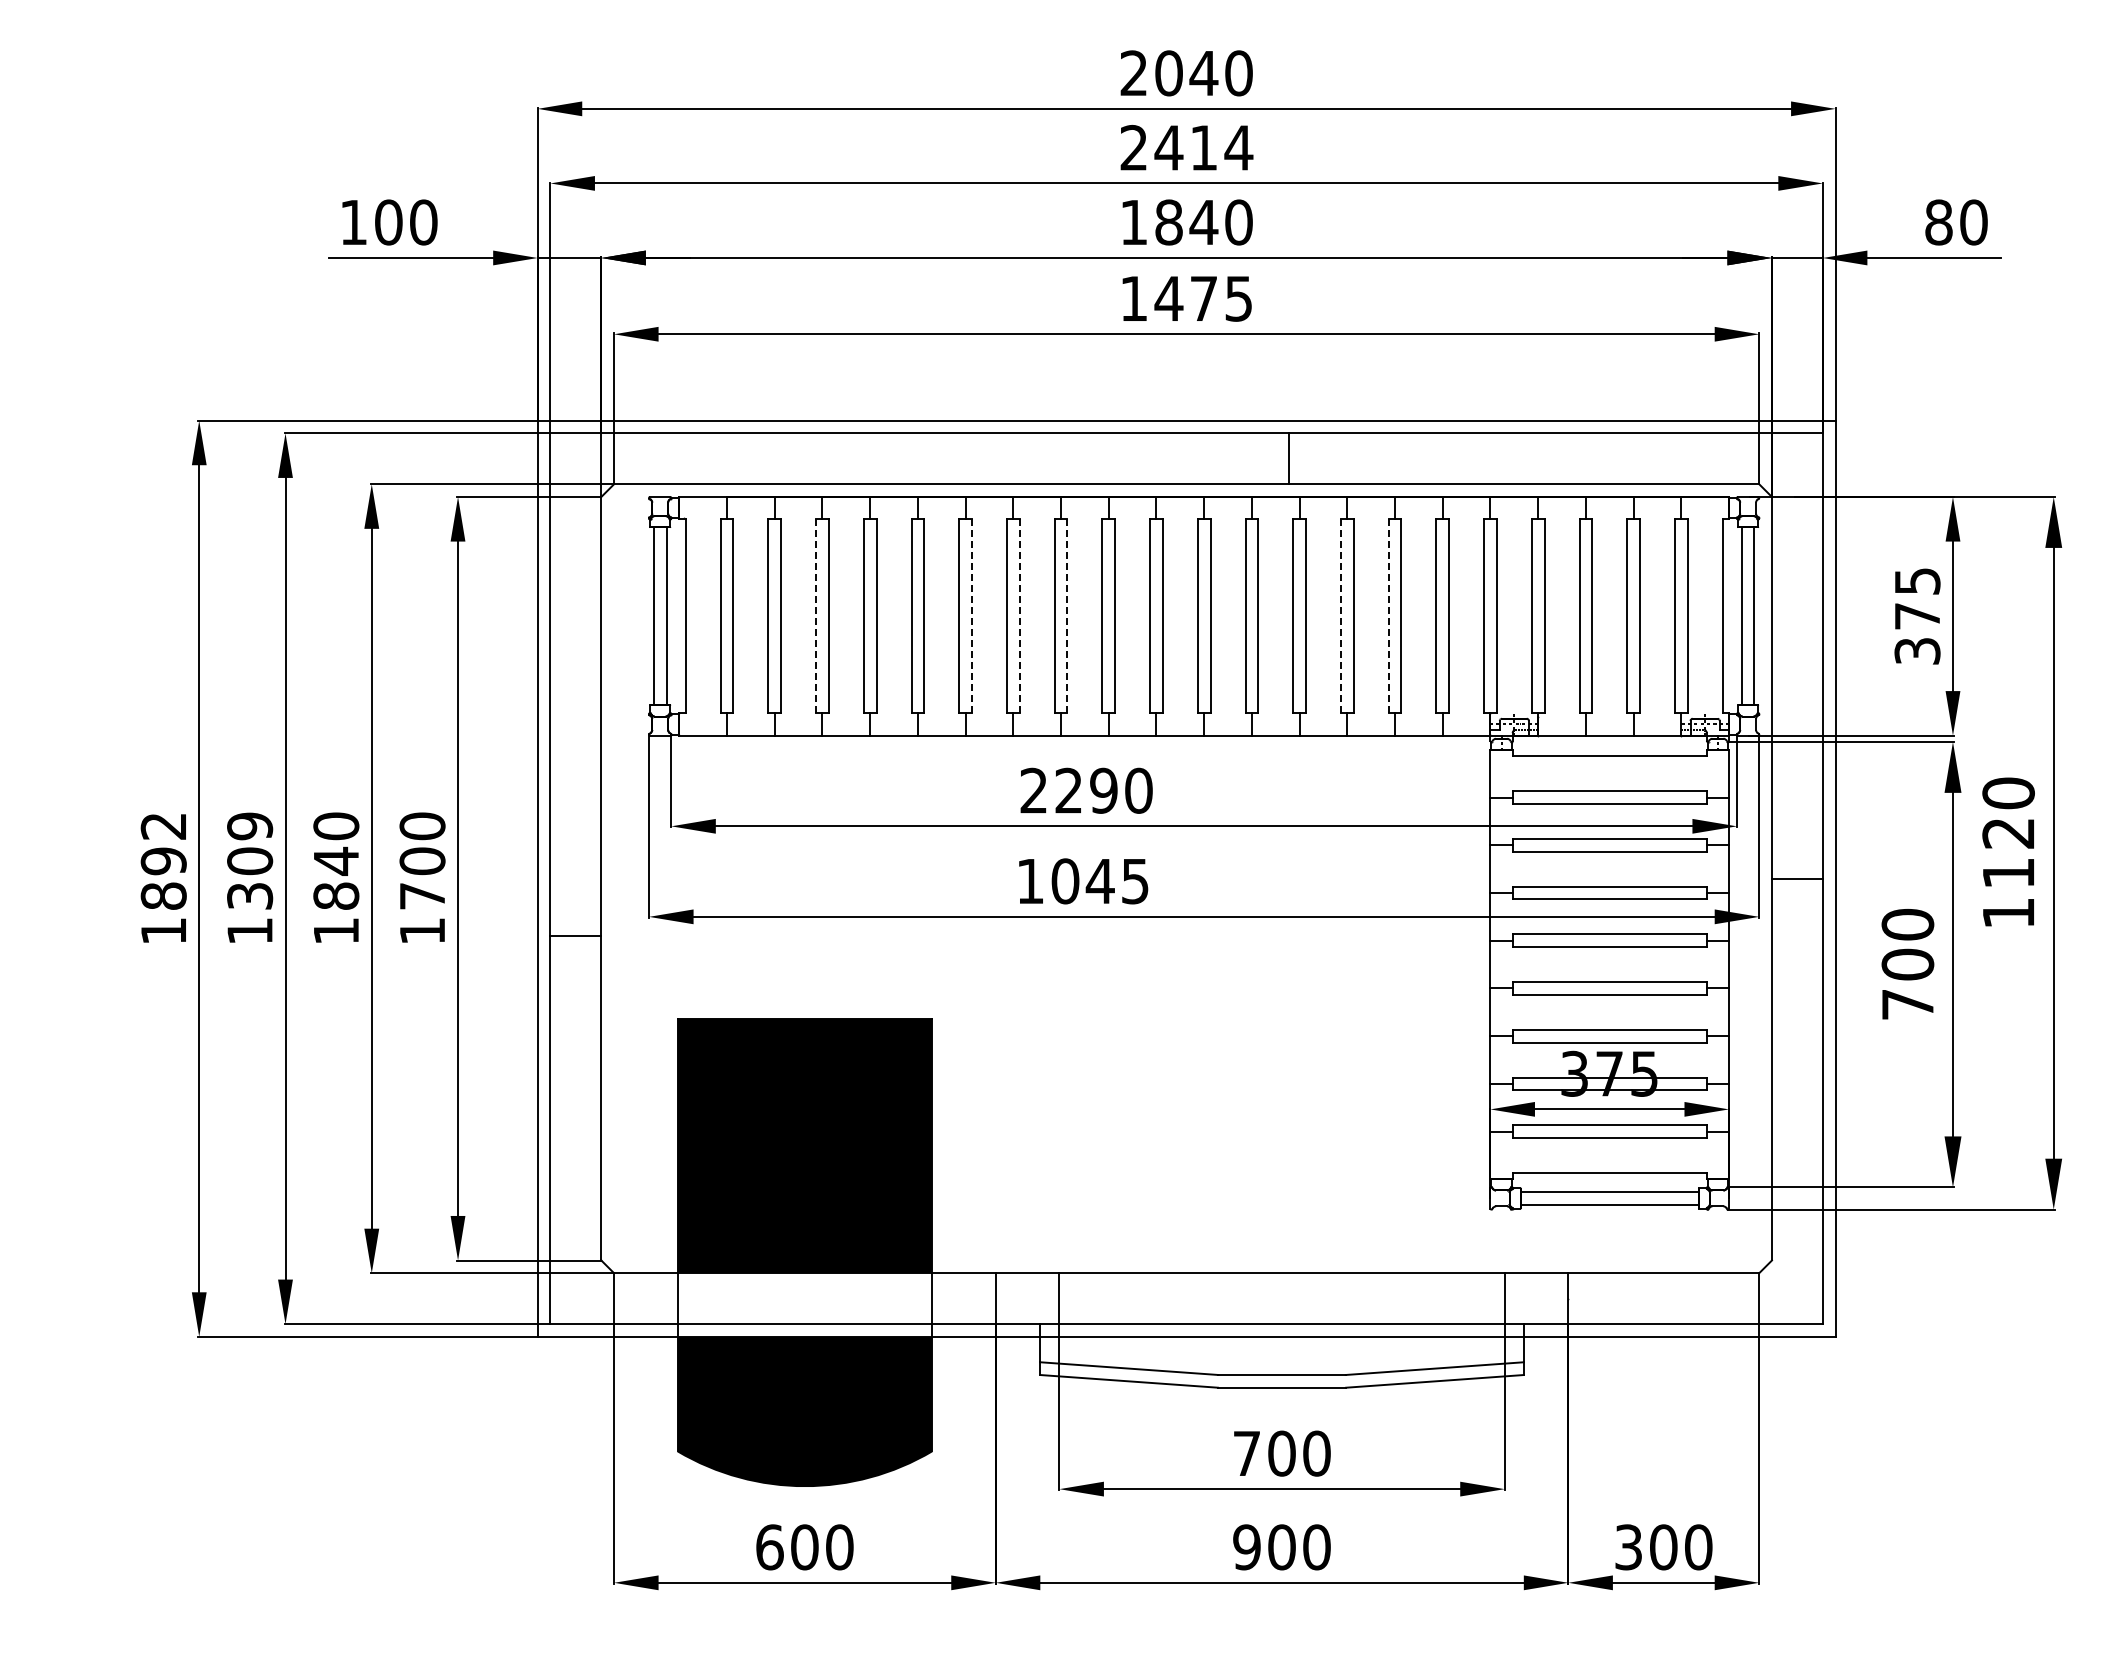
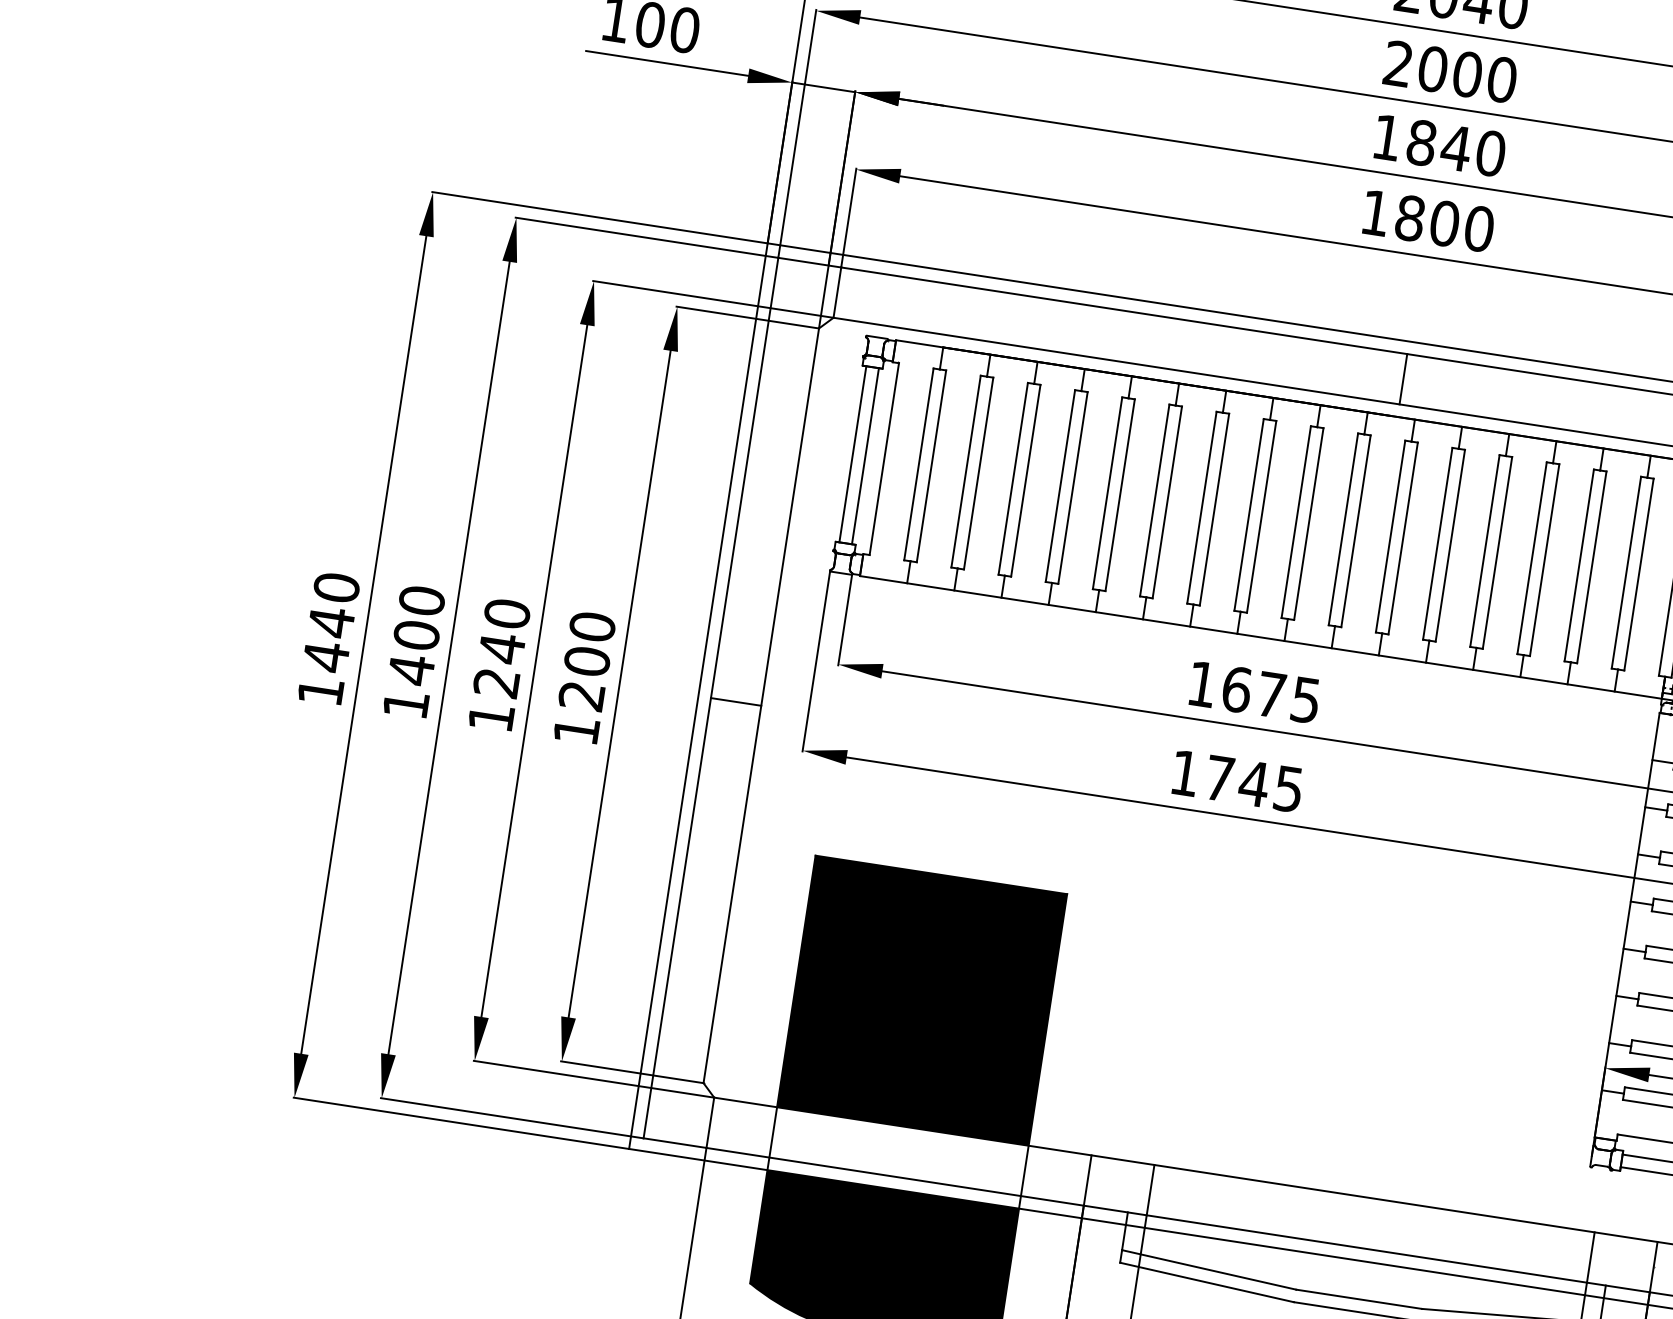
text: (1203, 147) -> (1467, 74), 2414 -> 2000
text: (1203, 298) -> (1444, 223), 1475 -> 1800
line: (1288, 458) -> (1403, 378), moved
line: (816, 616) -> (1013, 479), dashed -> solid
line: (971, 616) -> (1166, 502), dashed -> solid
line: (1019, 616) -> (1214, 509), dashed -> solid
line: (1067, 616) -> (1261, 517), dashed -> solid
line: (1340, 616) -> (1531, 558), dashed -> solid
line: (1388, 616) -> (1579, 565), dashed -> solid
text: (1086, 790) -> (1254, 691), 2290 -> 1675
text: (163, 861) -> (331, 622), 1892 -> 1440
text: (250, 861) -> (417, 635), 1309 -> 1400
text: (1065, 881) -> (1219, 778), 1045 -> 1745
text: (336, 895) -> (496, 682), 1840 -> 1240
text: (421, 896) -> (580, 696), 1700 -> 1200
line: (575, 935) -> (735, 701), moved

